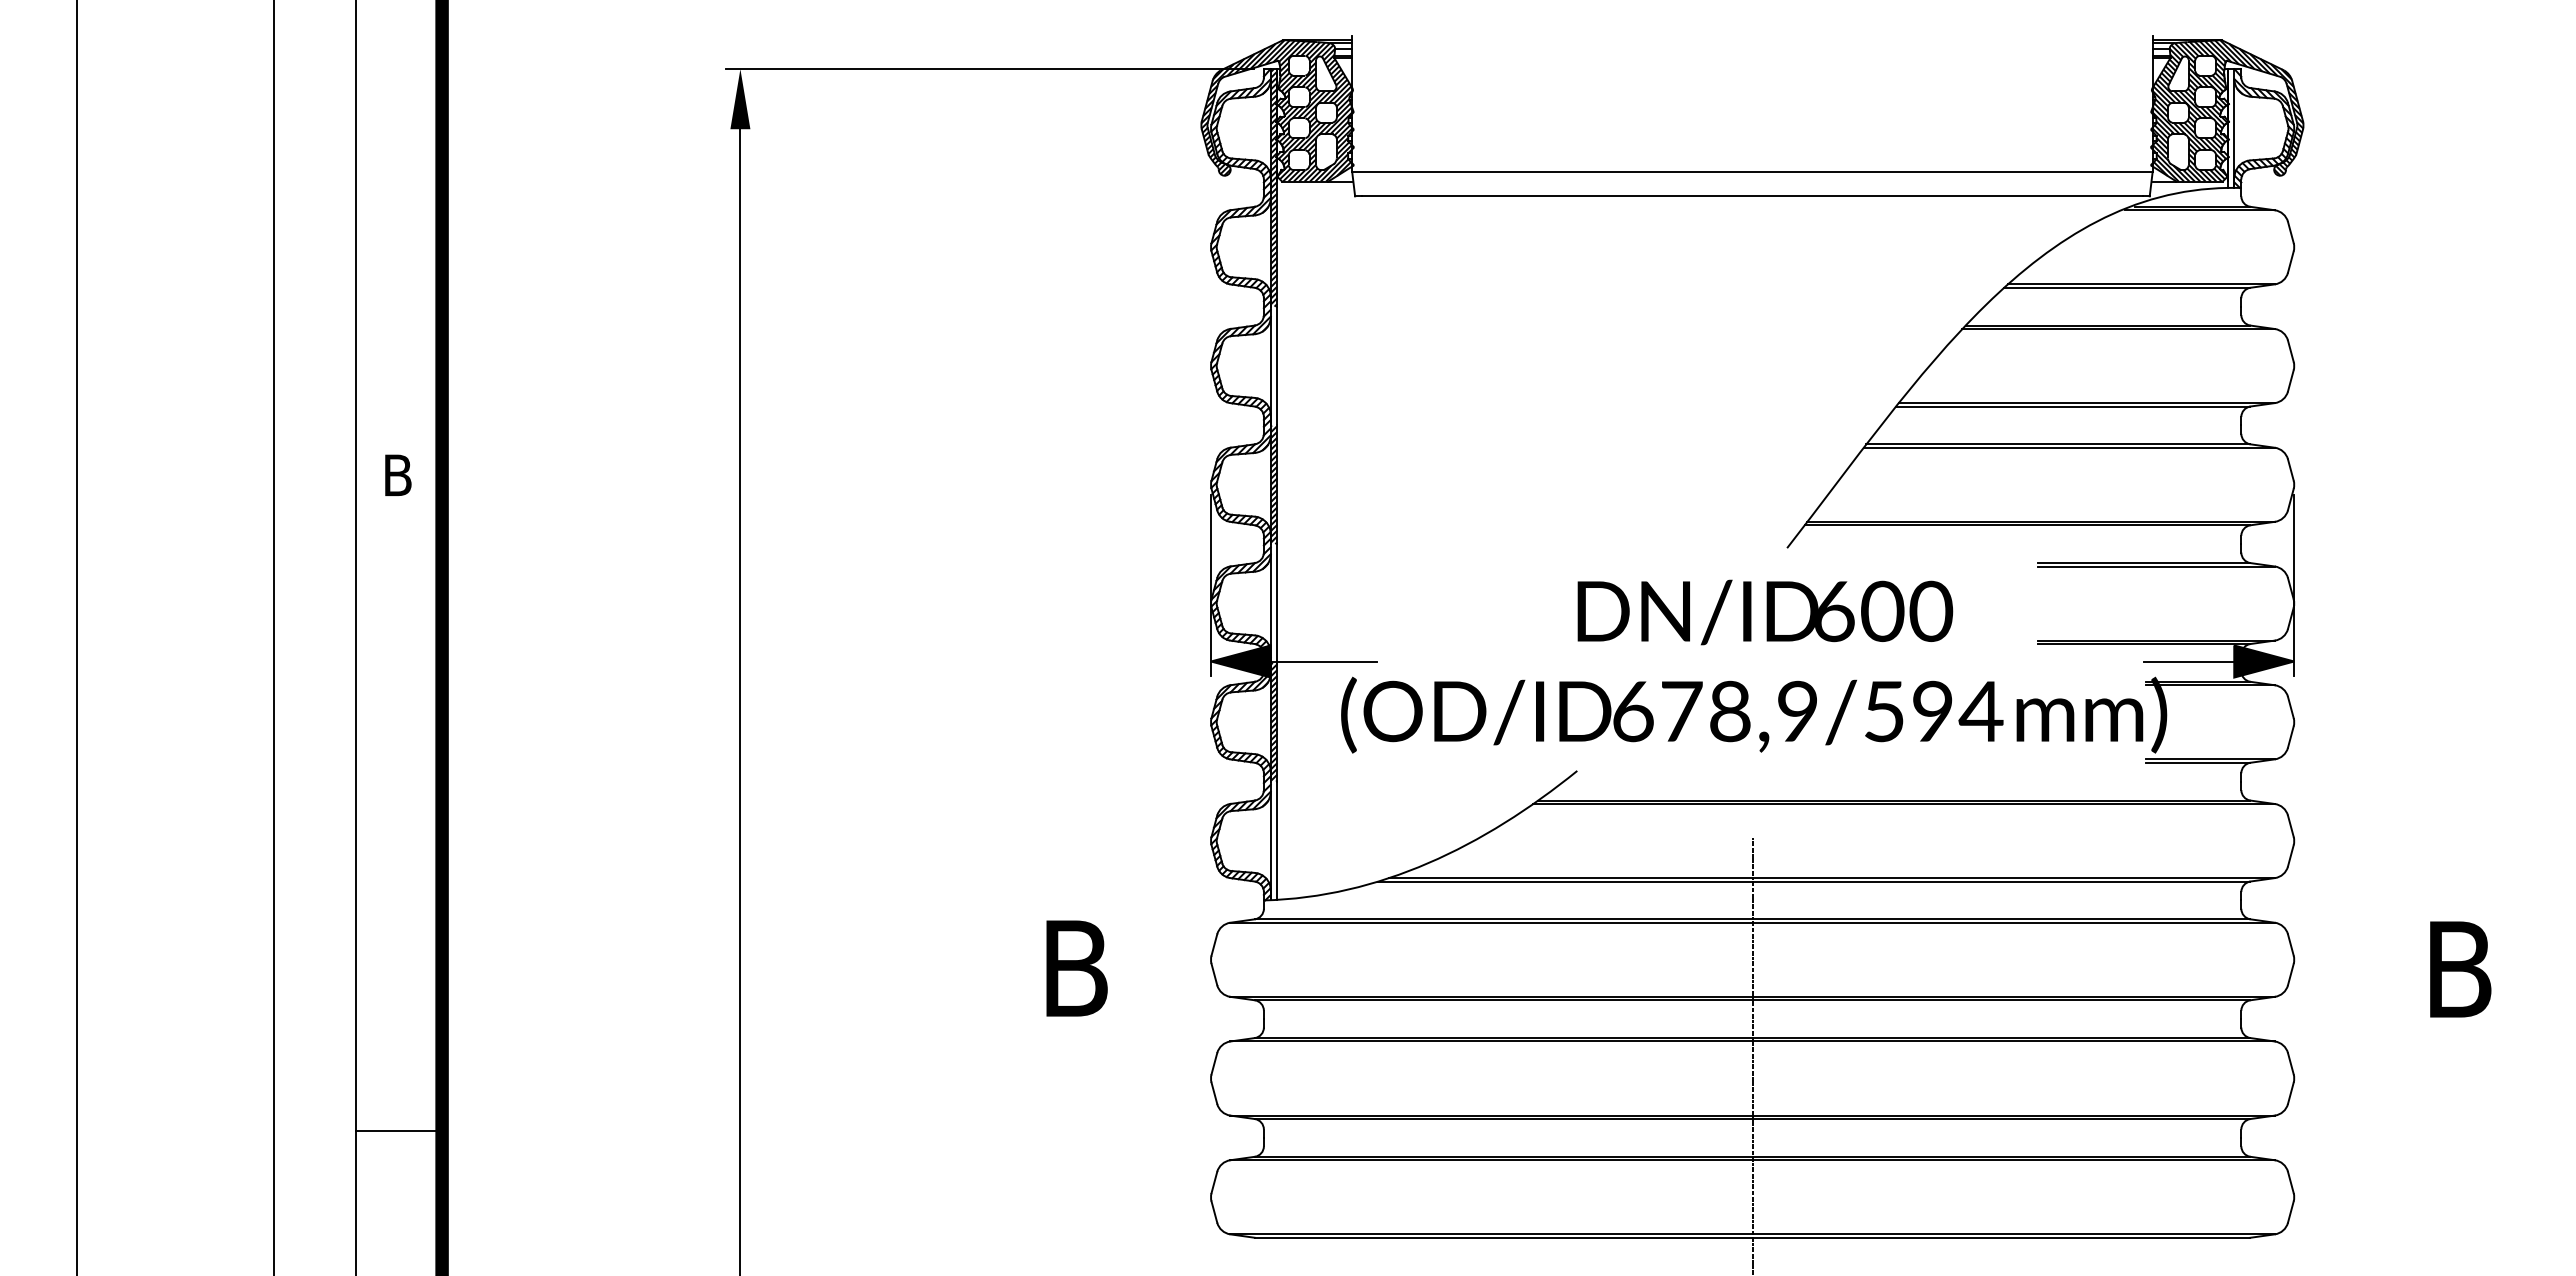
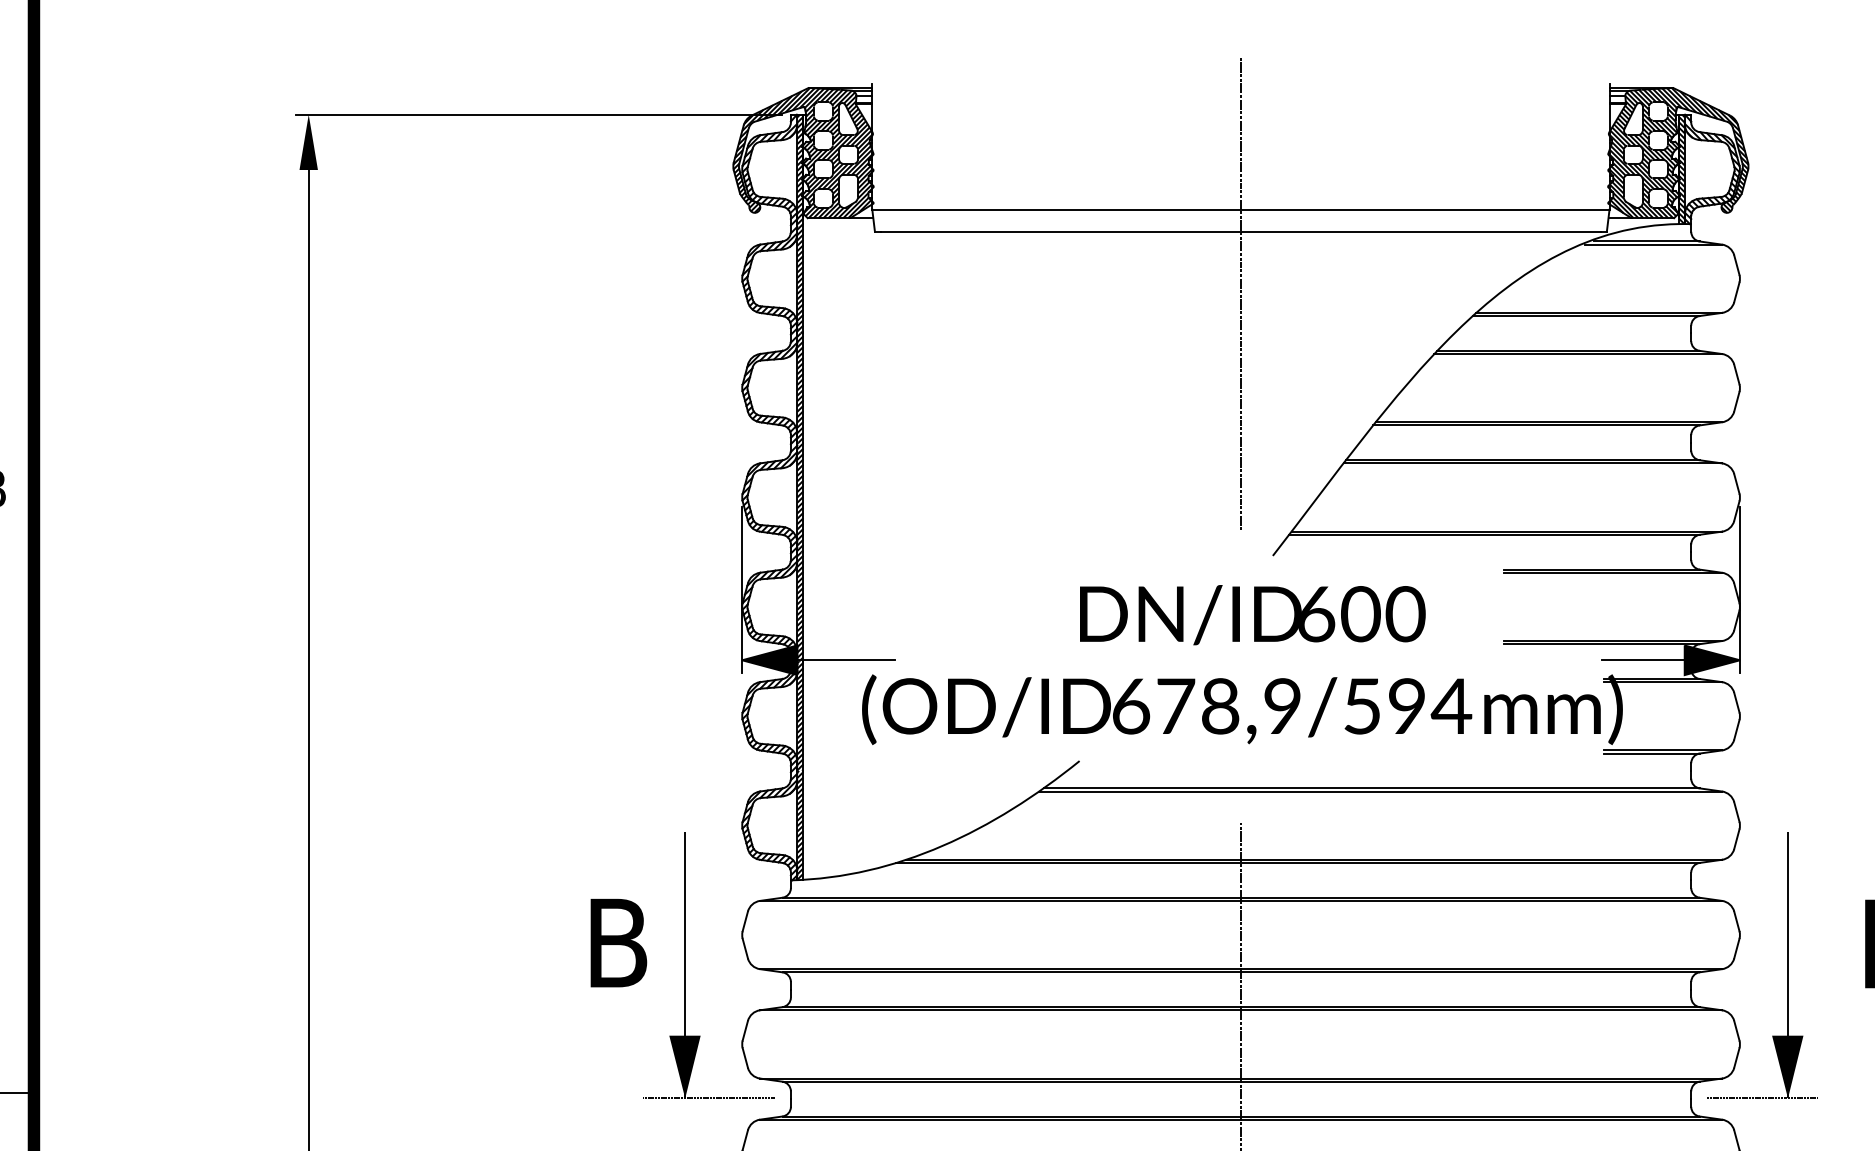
hatch: (2230, 128) -> (1681, 169), added
line: (1752, 264) -> (1240, 294), added
hatch: (1273, 365) -> (799, 387), added
hatch: (1273, 603) -> (799, 606), added
hatch: (1273, 840) -> (799, 825), added
part: (1149, 992) -> (685, 965), added
part: (2345, 992) -> (1787, 965), added

